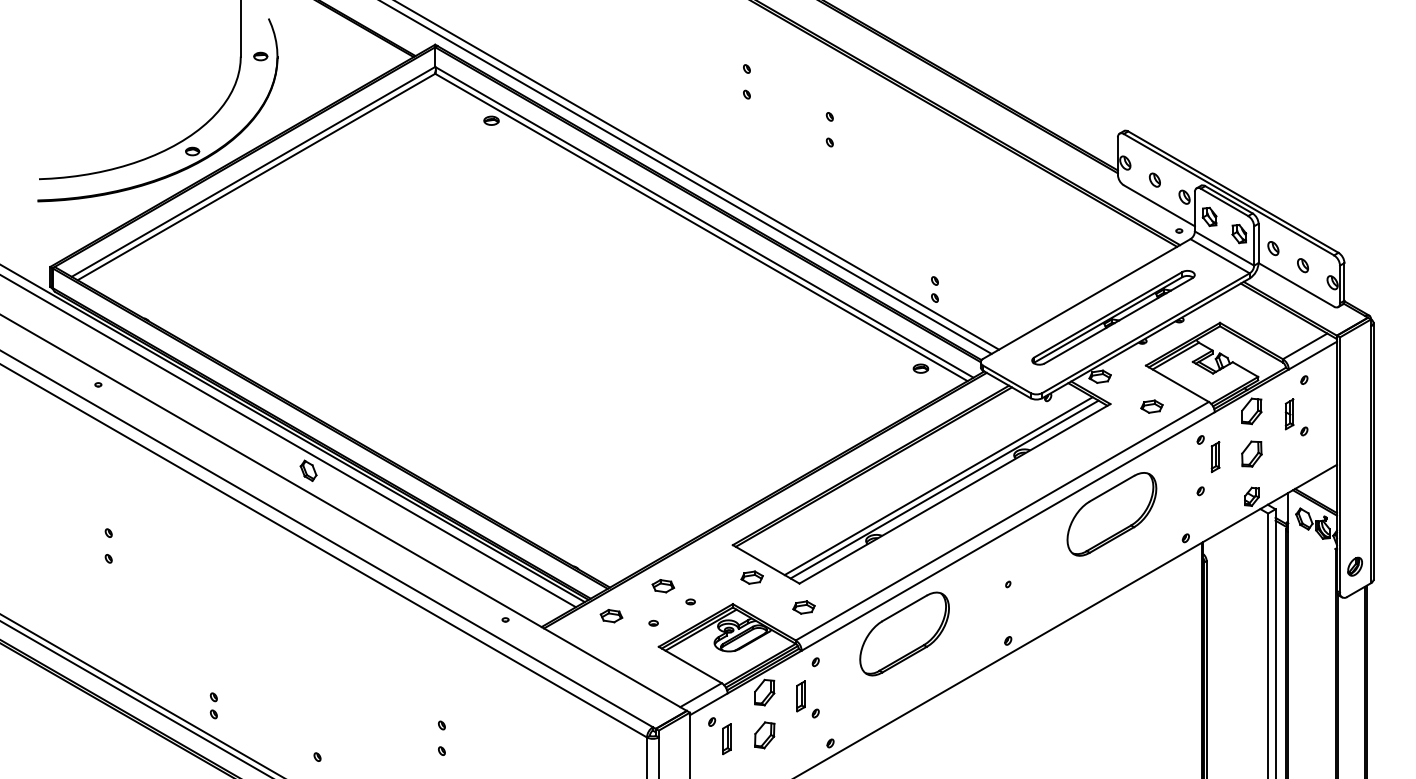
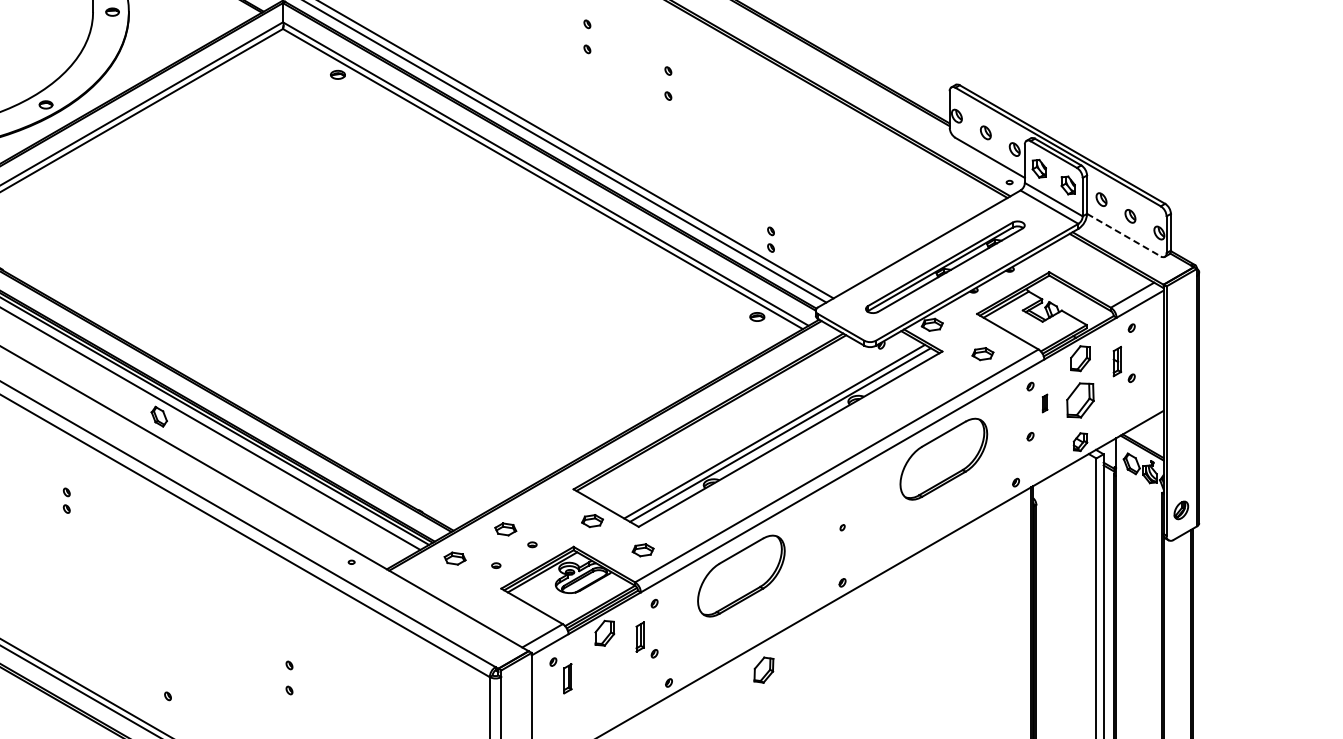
line: (1296, 284) -> (1124, 234), solid -> dashed
part: (1251, 453) -> (1080, 399), size x1.4
part: (1215, 457) -> (1044, 403), size x0.6
part: (213, 705) -> (66, 500), moved
part: (764, 735) -> (763, 670), moved

